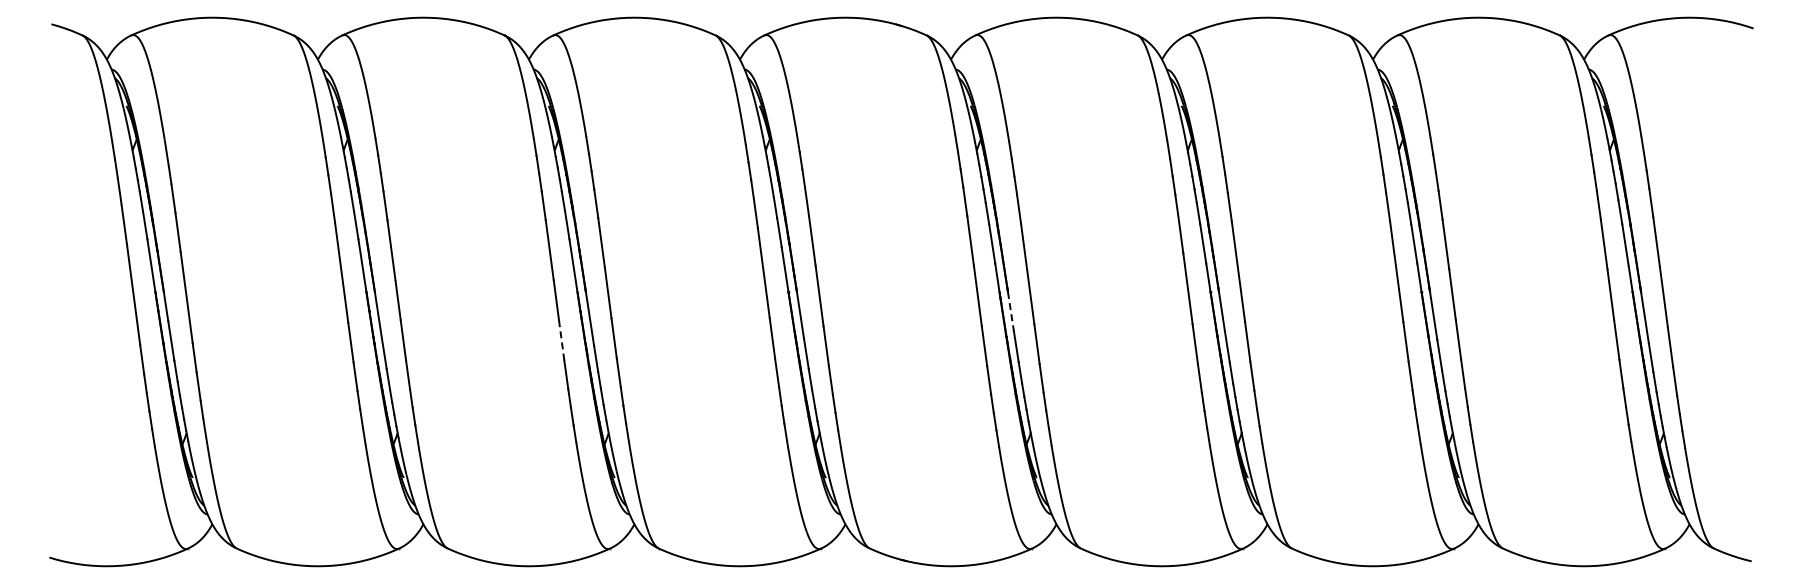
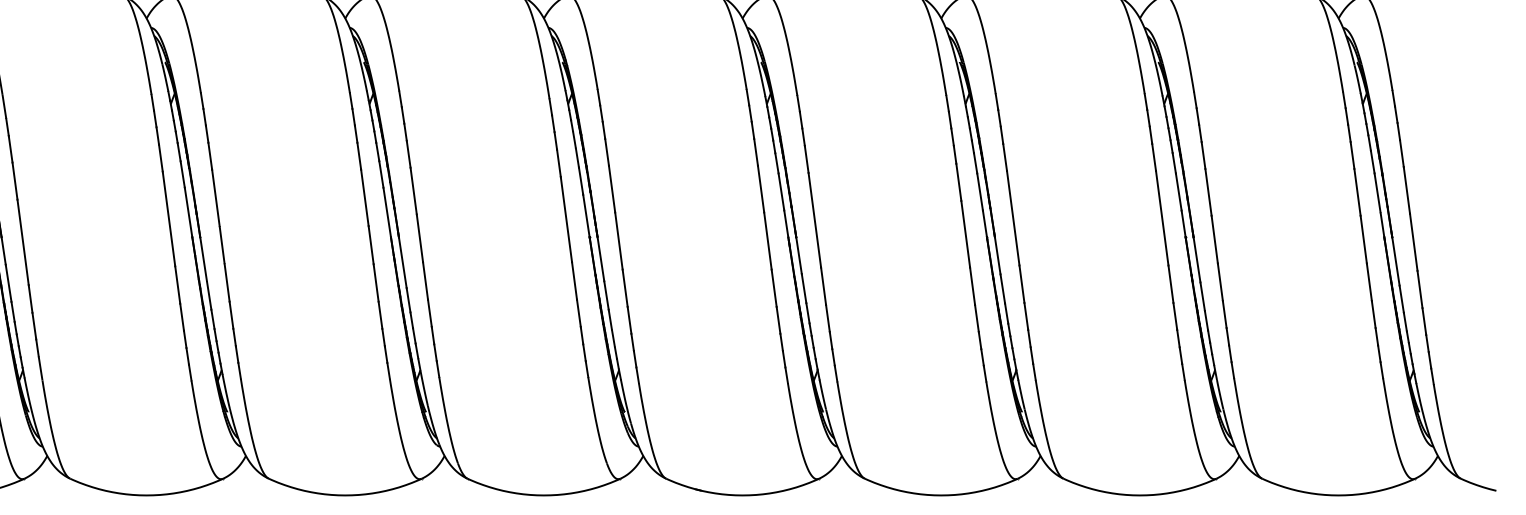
line: (1010, 311) -> (798, 255), dashed -> solid
line: (561, 340) -> (375, 282), dashed -> solid

